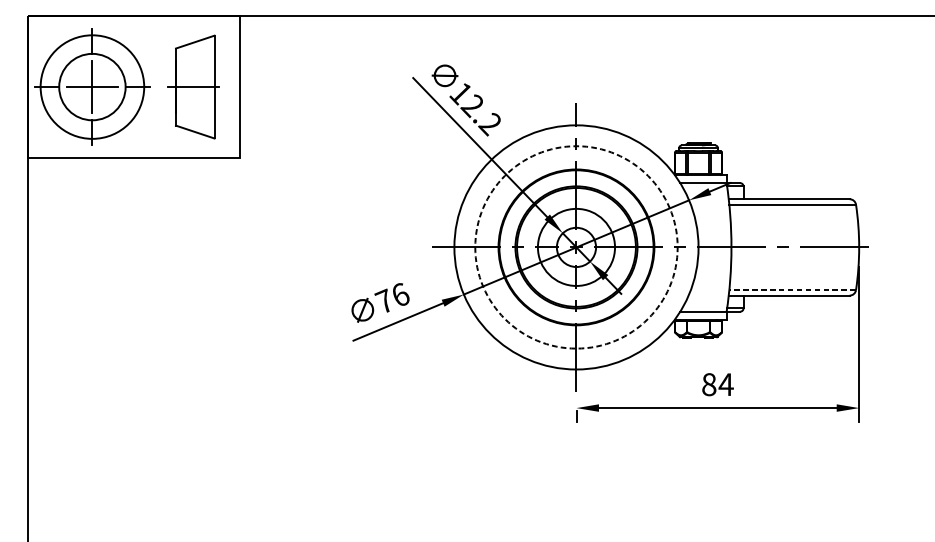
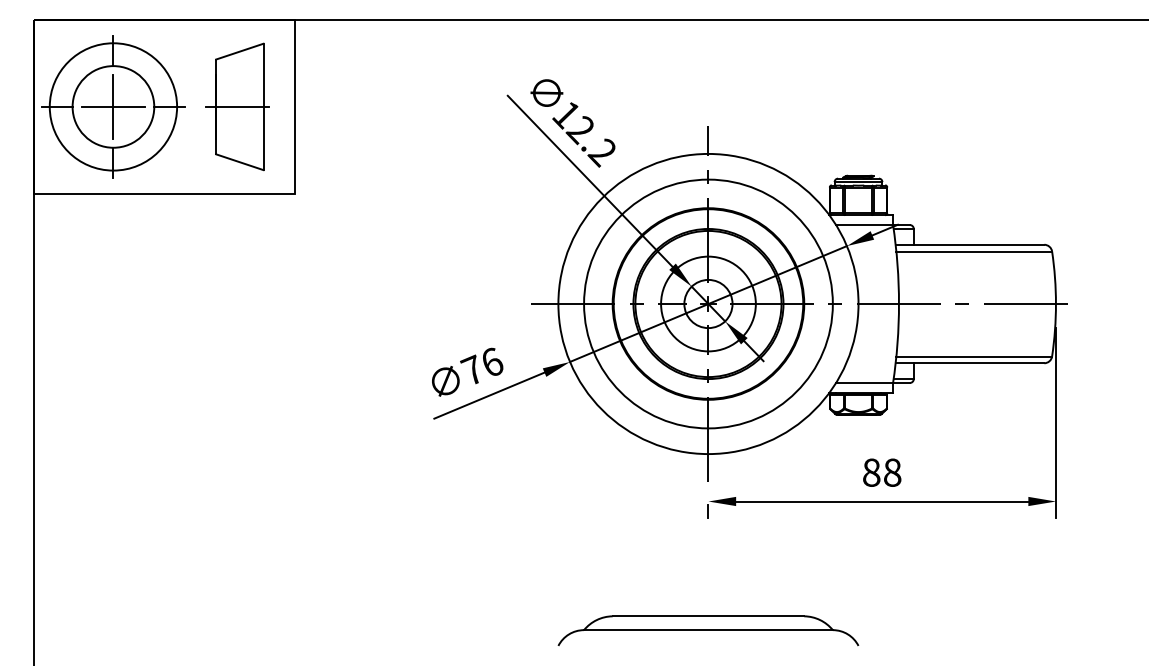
circle: (576, 247) -> (708, 303), dashed -> solid
line: (792, 290) -> (974, 356), dashed -> solid
text: (726, 384) -> (892, 472), 84 -> 88
part: (576, 513) -> (708, 630), added

